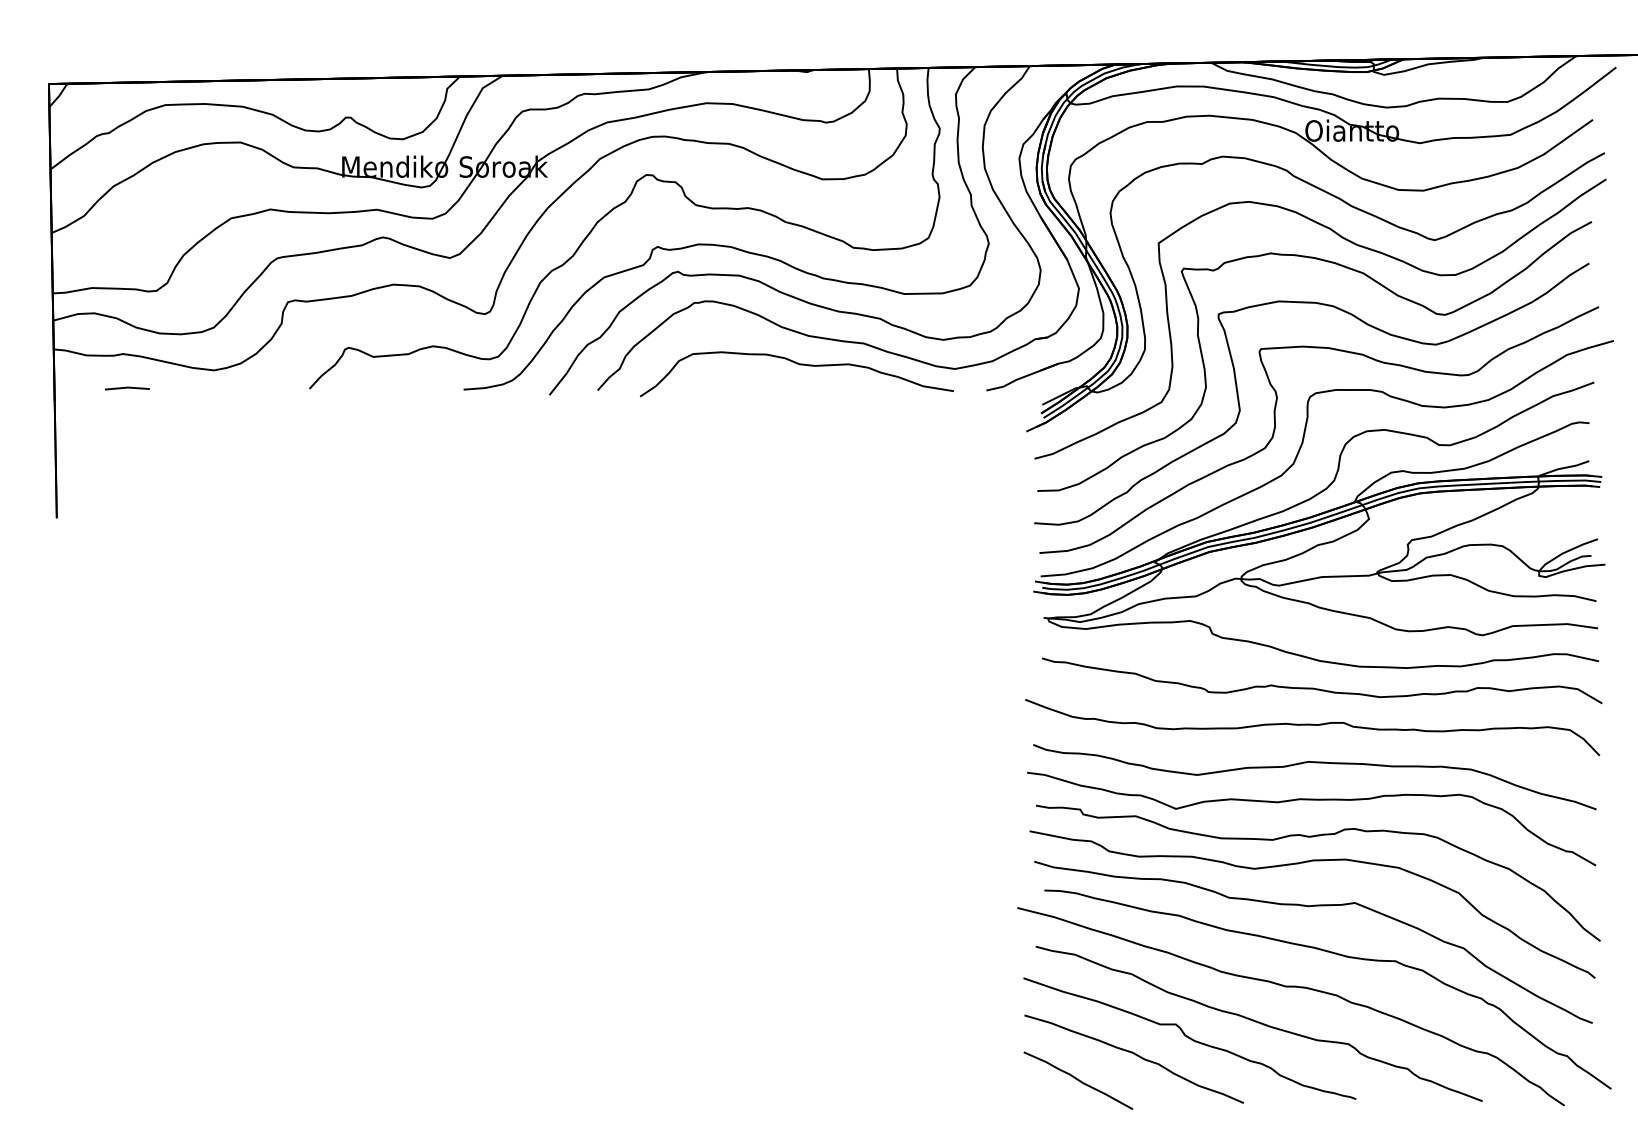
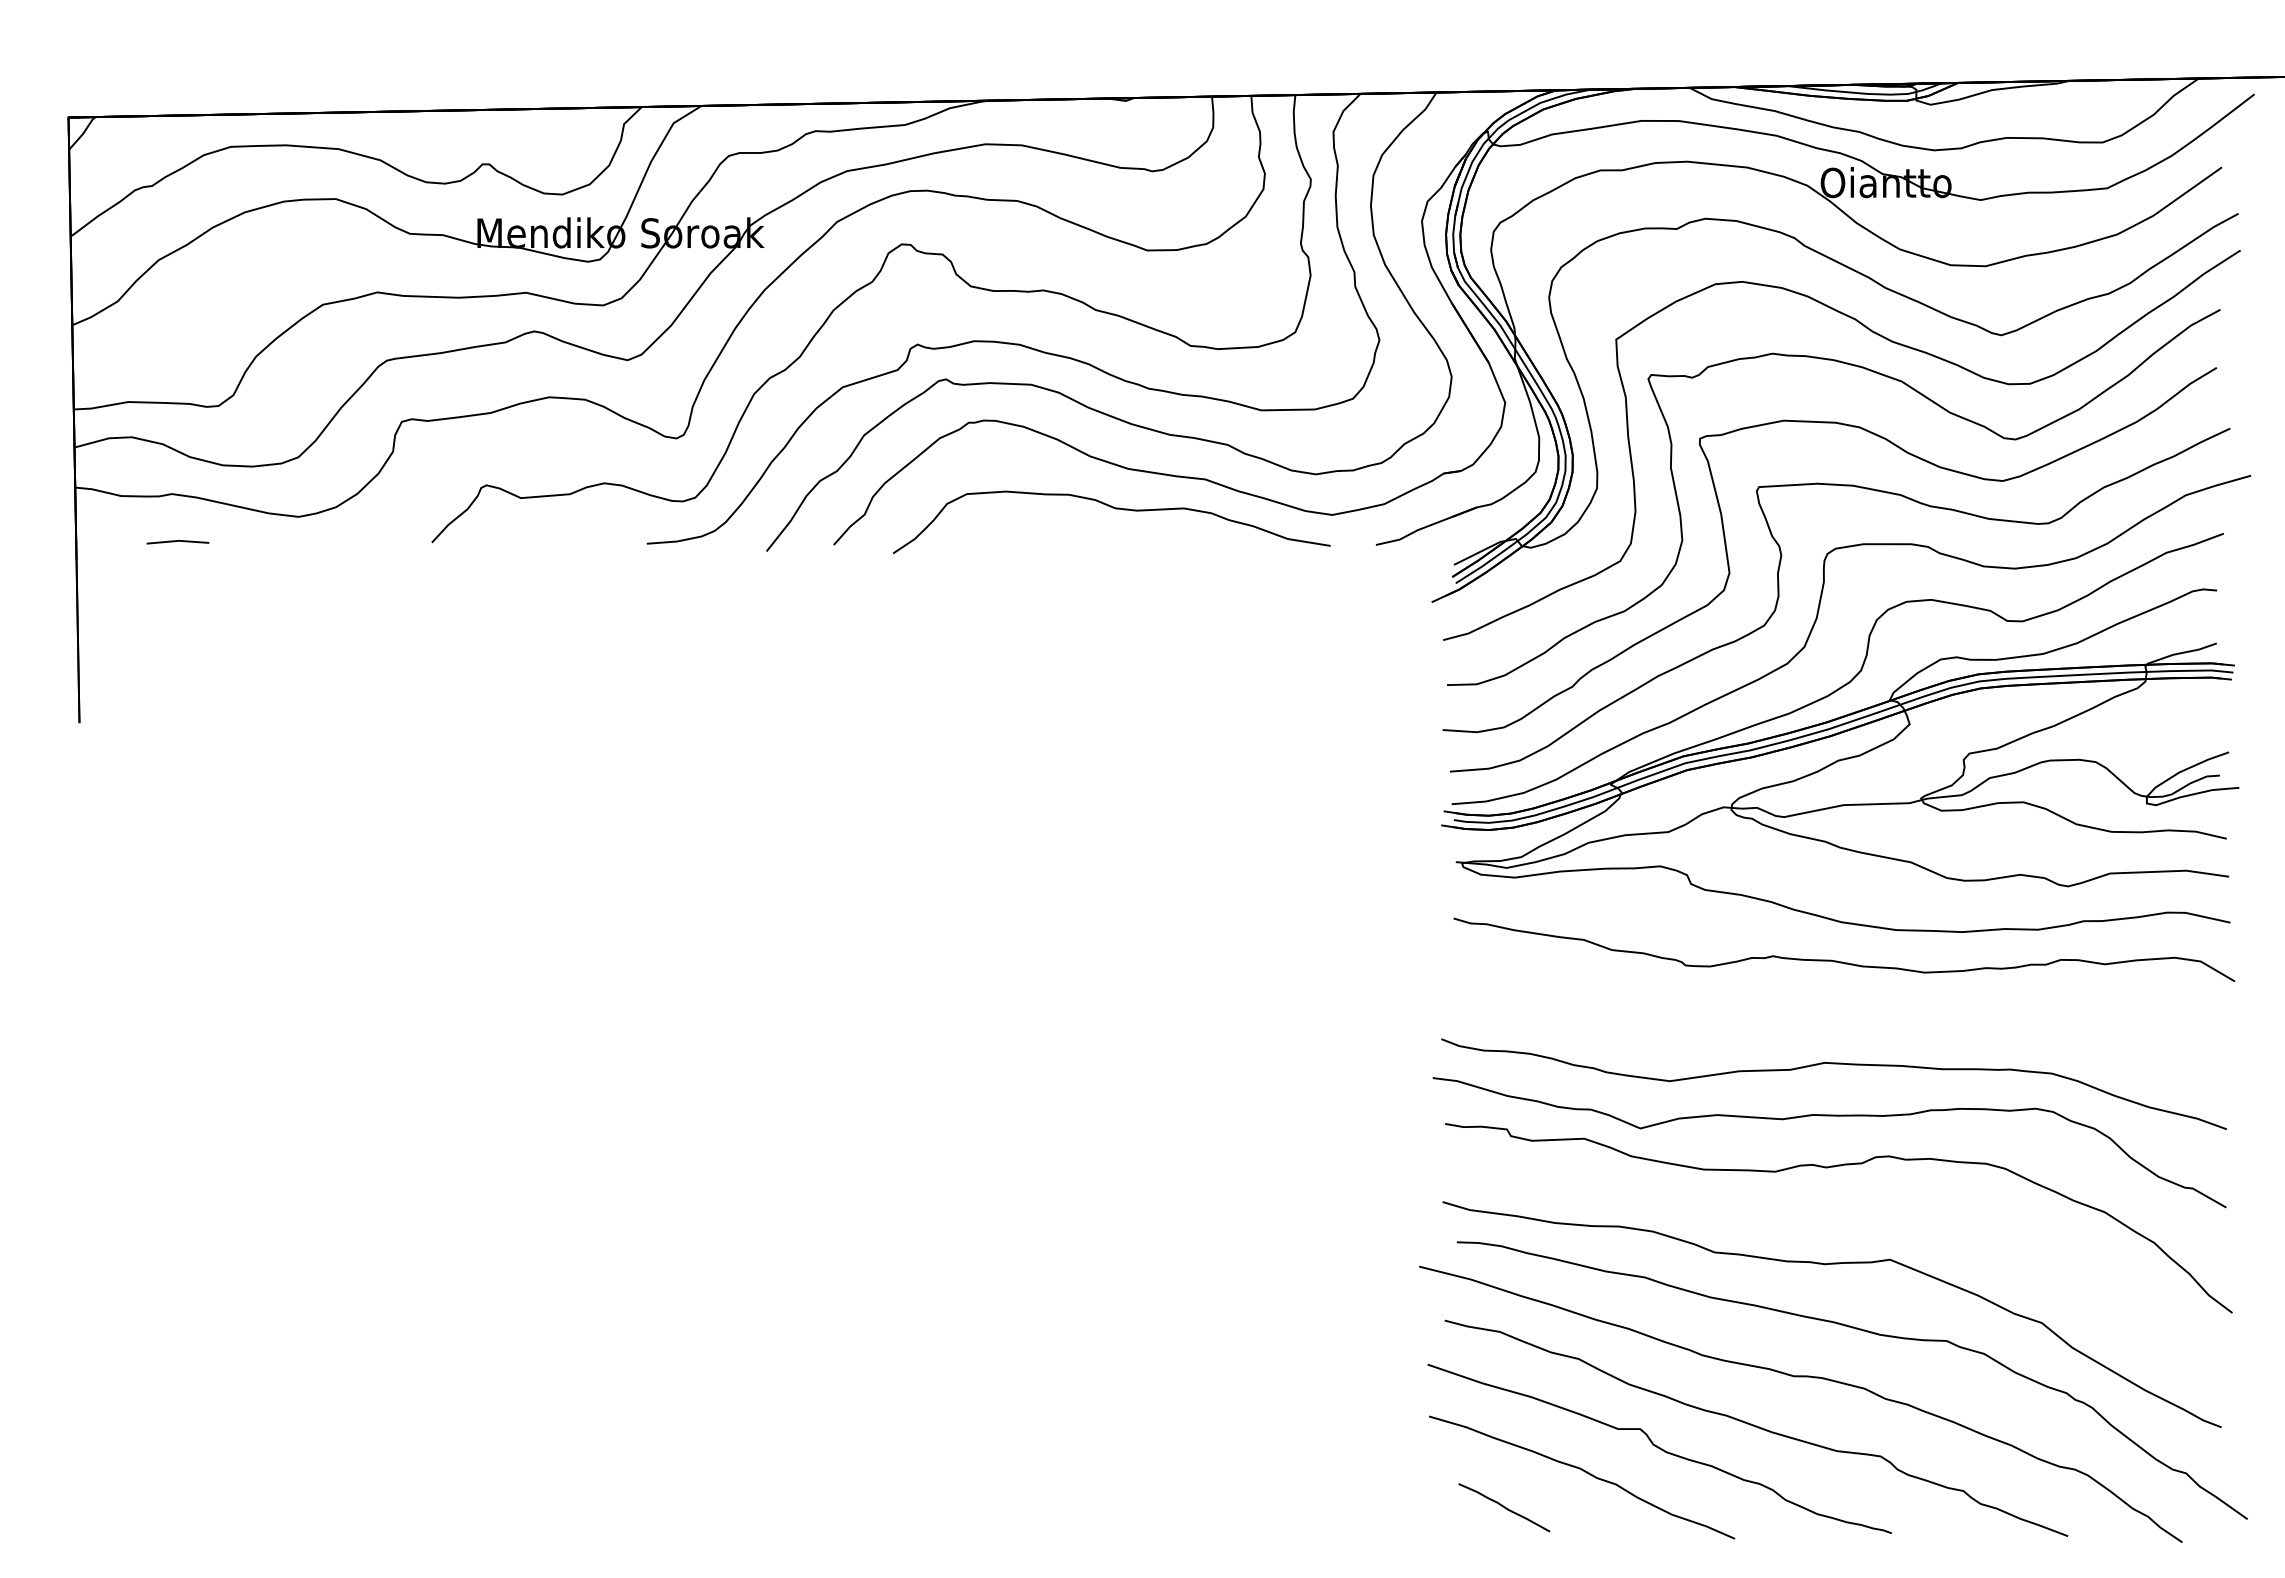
curve: (1312, 725) -> (1830, 1012), removed
curve: (1306, 862) -> (1822, 1203), removed
part: (1078, 1080) -> (1504, 1507), size x0.6

